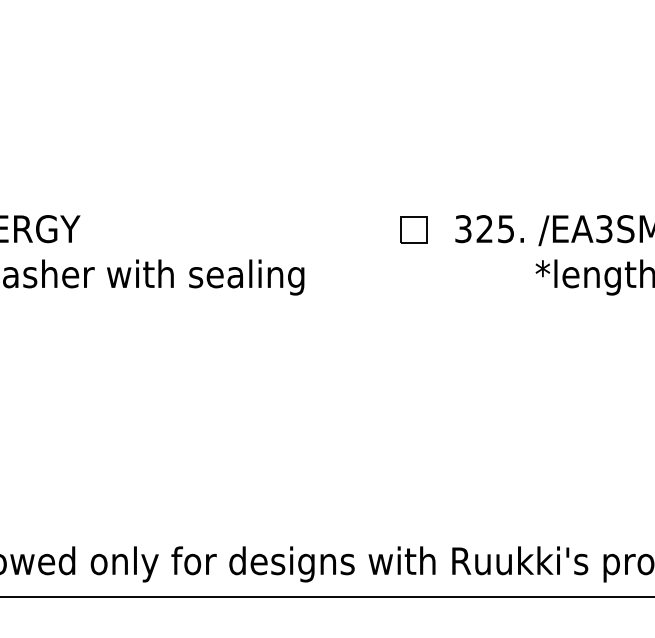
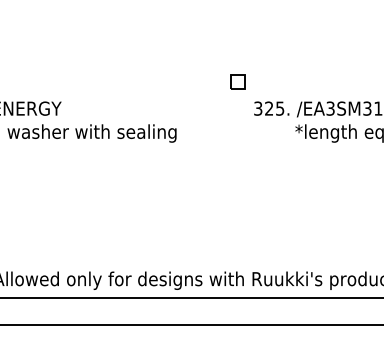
part: (413, 228) -> (237, 81), moved

